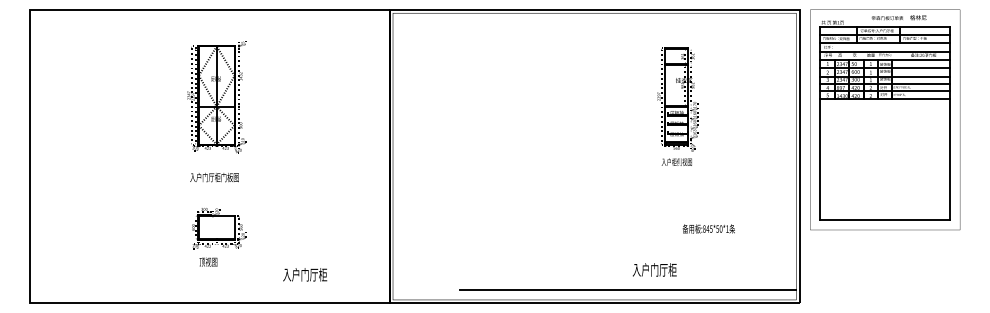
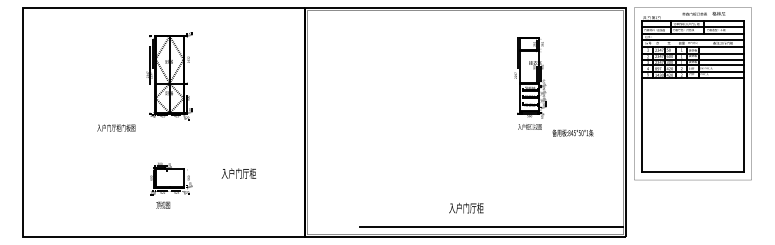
text: (214, 177) -> (116, 127), moved
text: (708, 228) -> (572, 132), moved
text: (654, 269) -> (466, 207), moved
text: (305, 274) -> (239, 173), moved

